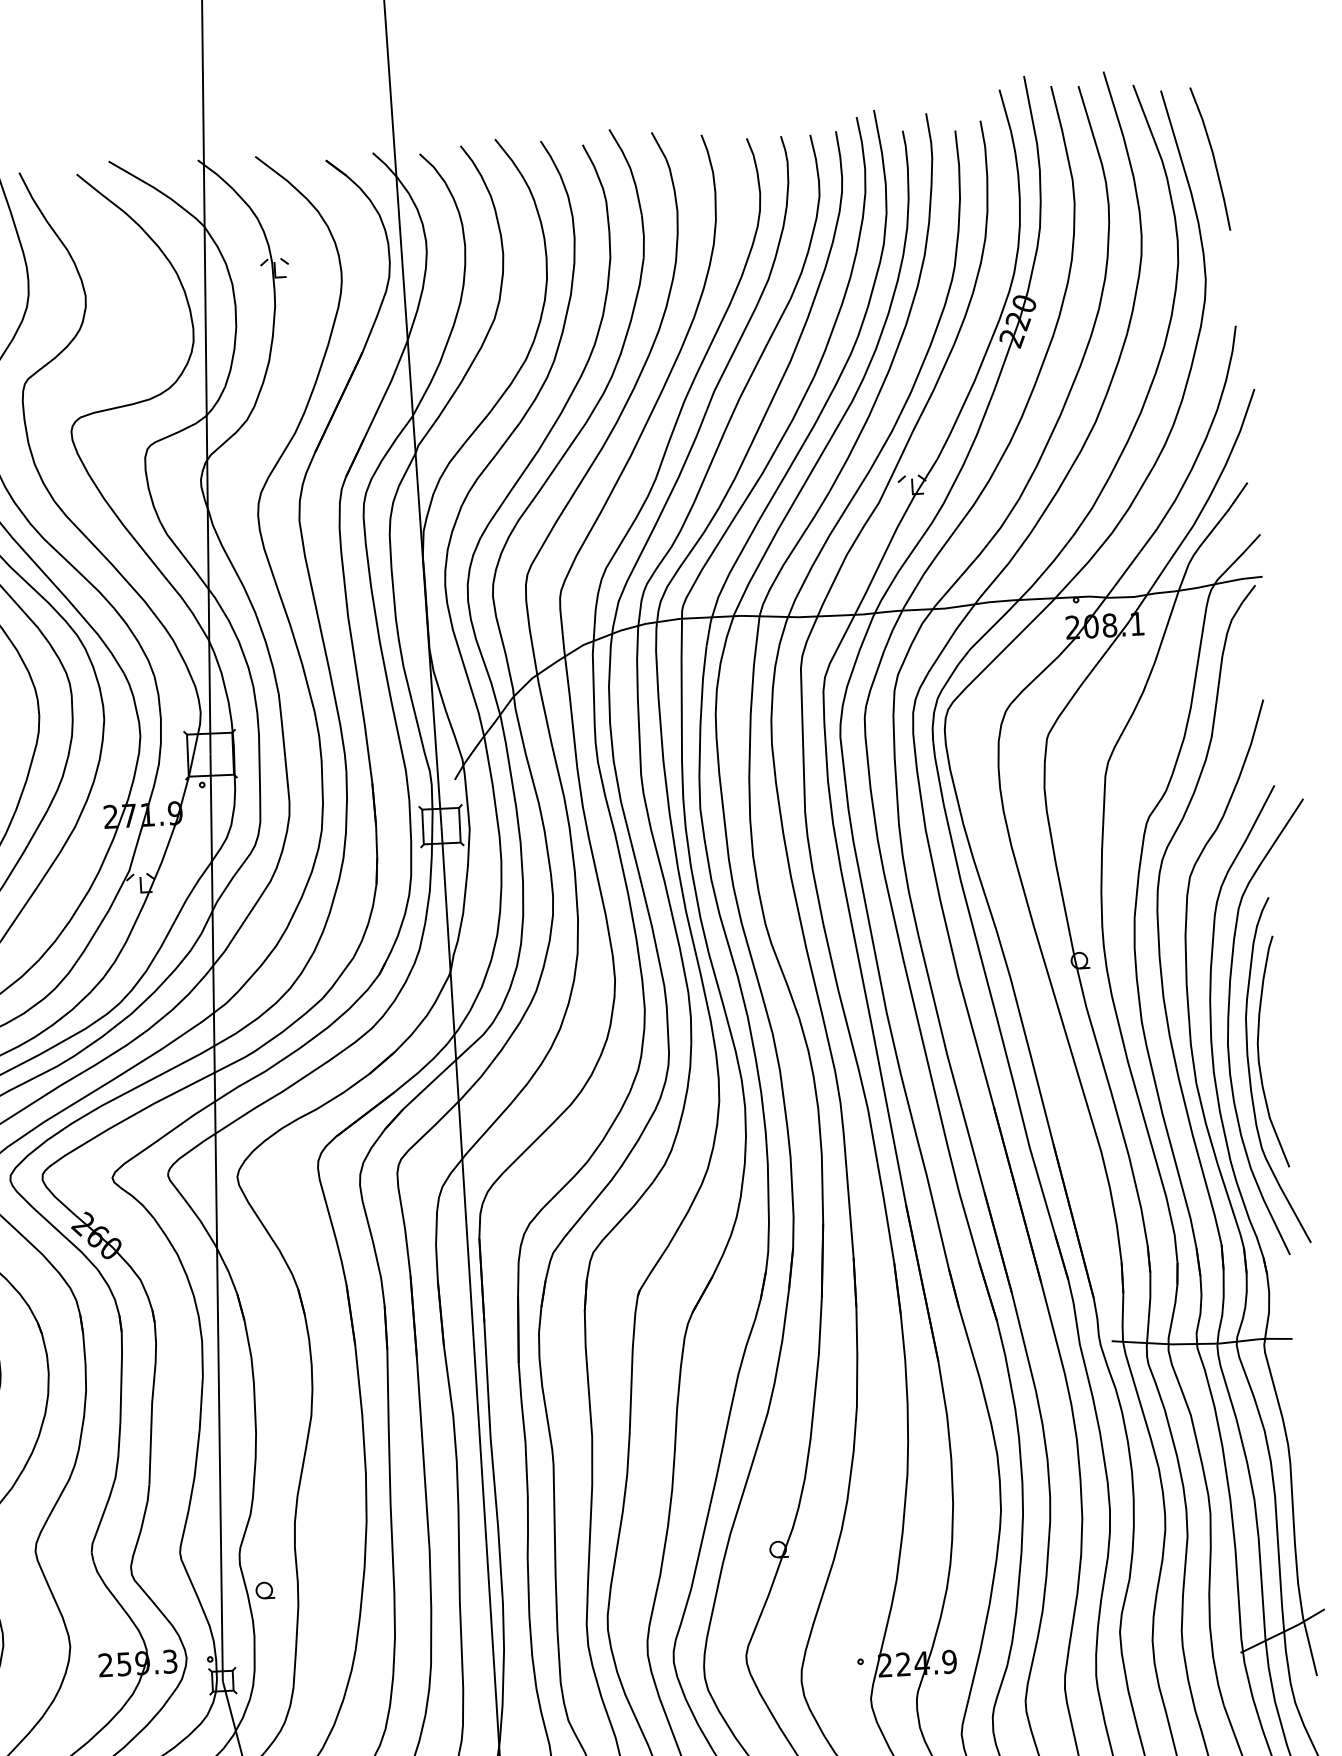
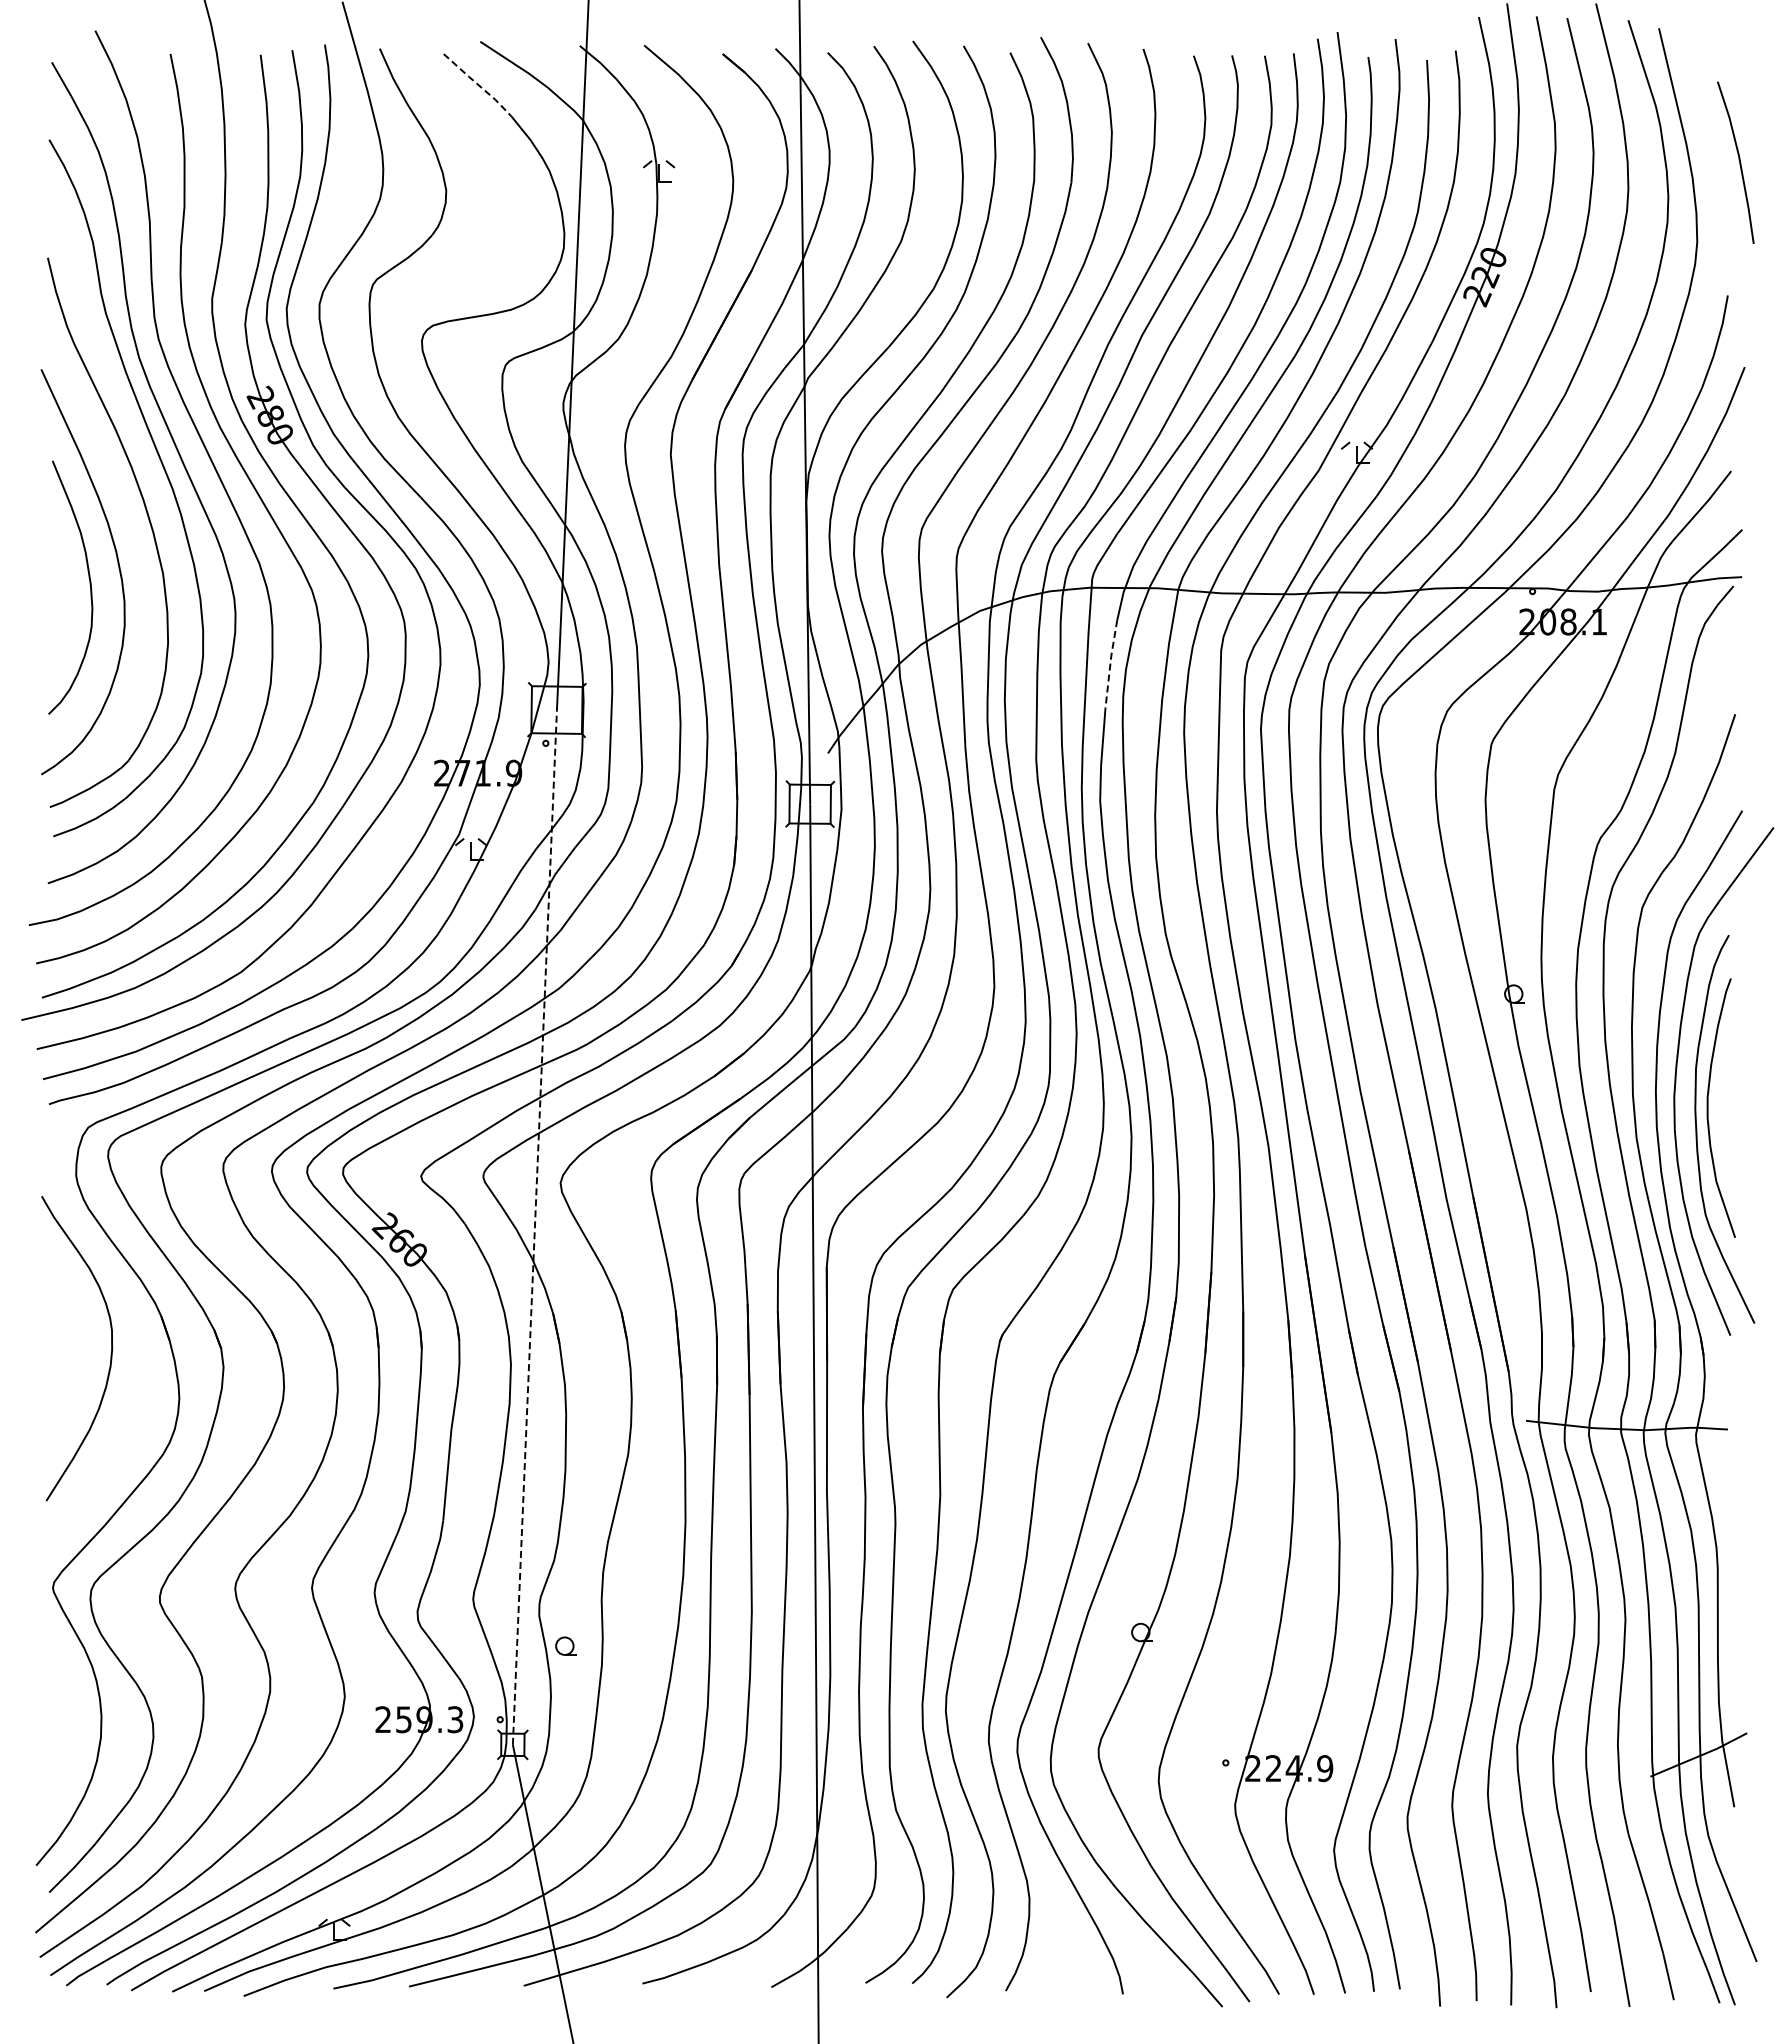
line: (1212, 156) -> (1738, 160), moved
line: (109, 199) -> (478, 84), solid -> dashed
line: (702, 685) -> (1110, 663), solid -> dashed
line: (216, 1218) -> (534, 1227), solid -> dashed

